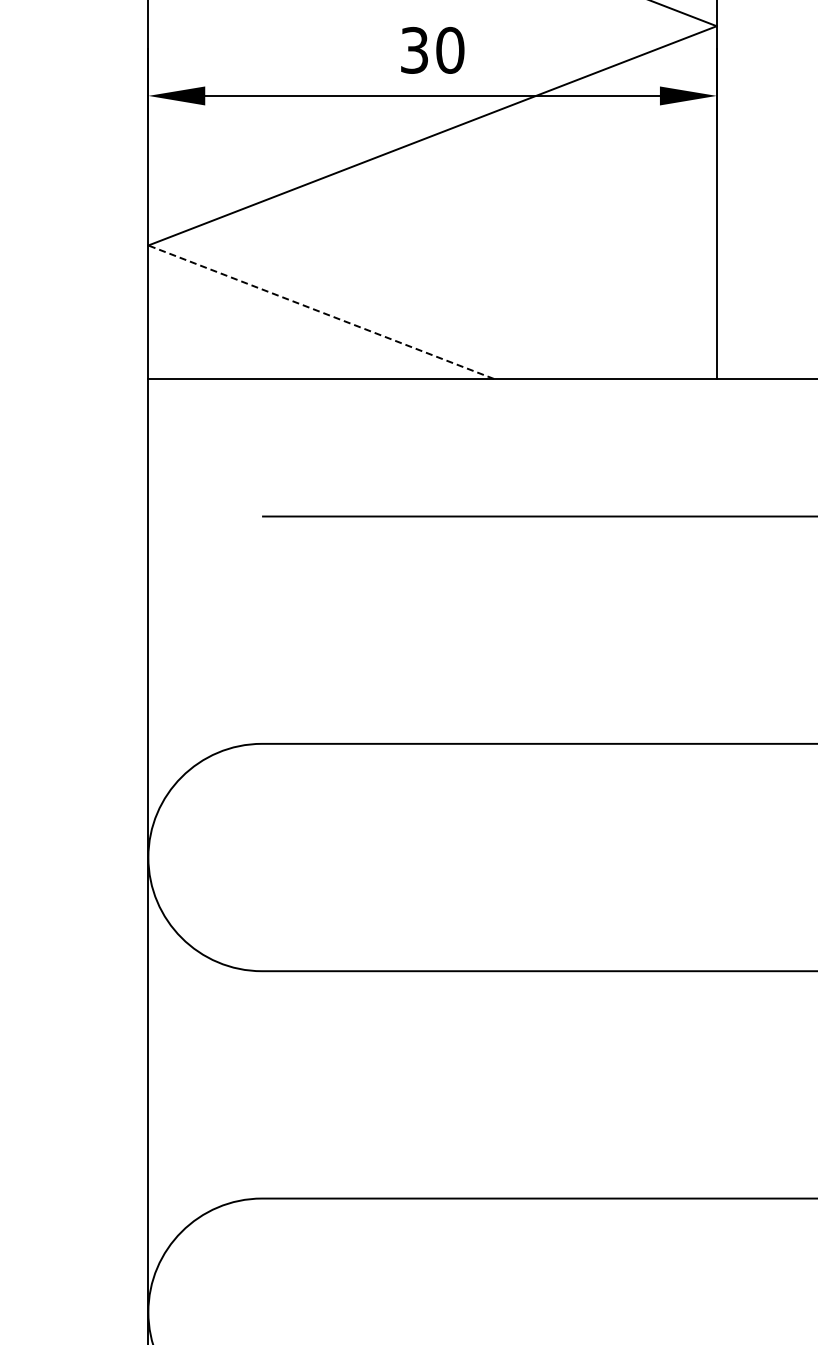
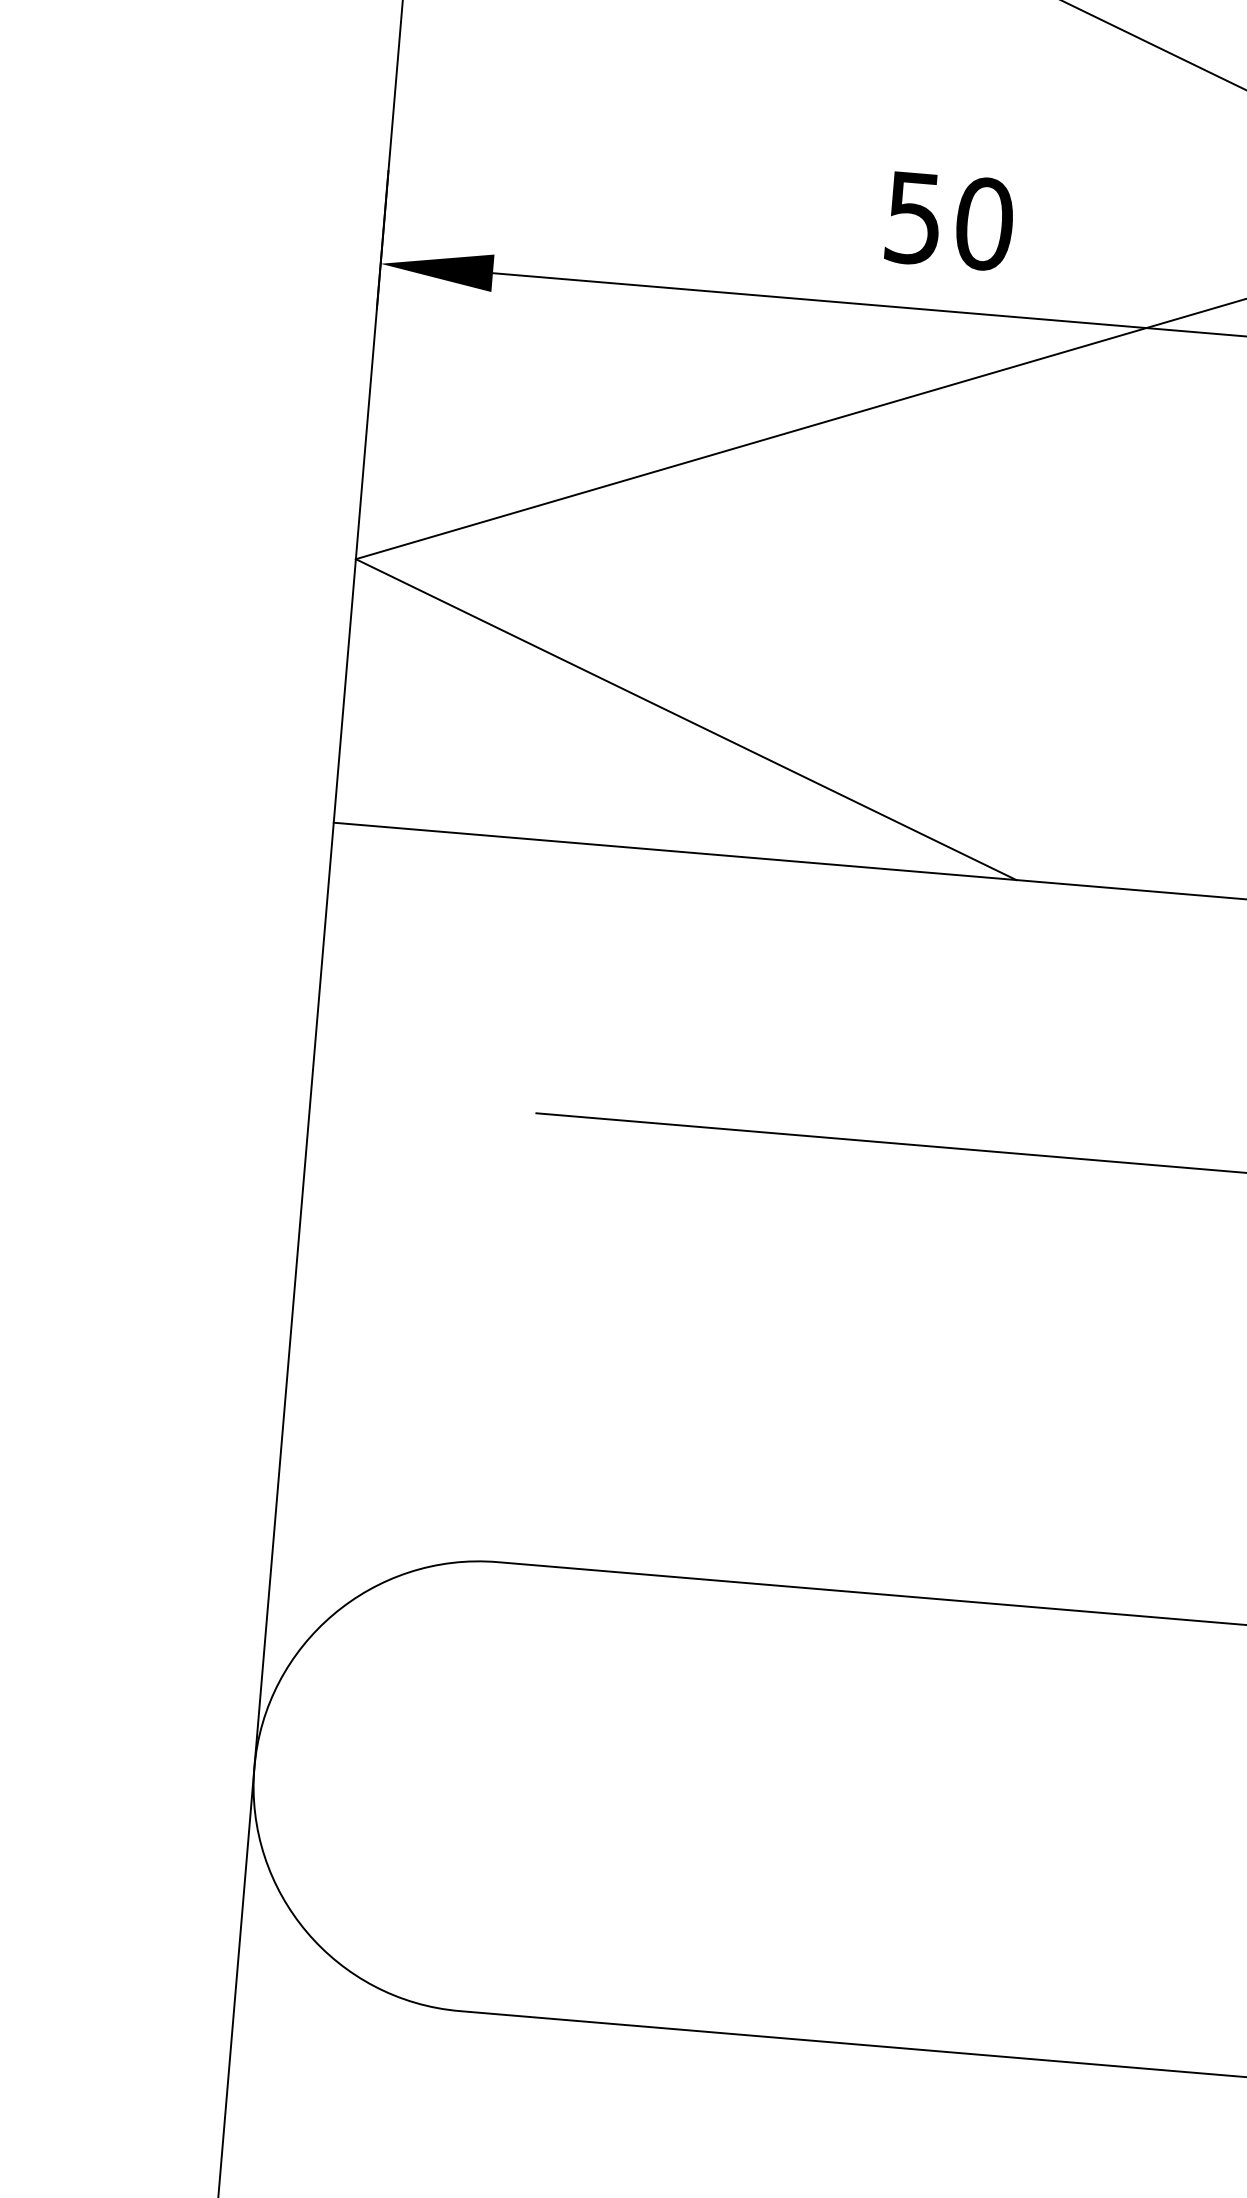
text: (414, 49) -> (913, 216), 30 -> 50
line: (320, 312) -> (684, 720), dashed -> solid

